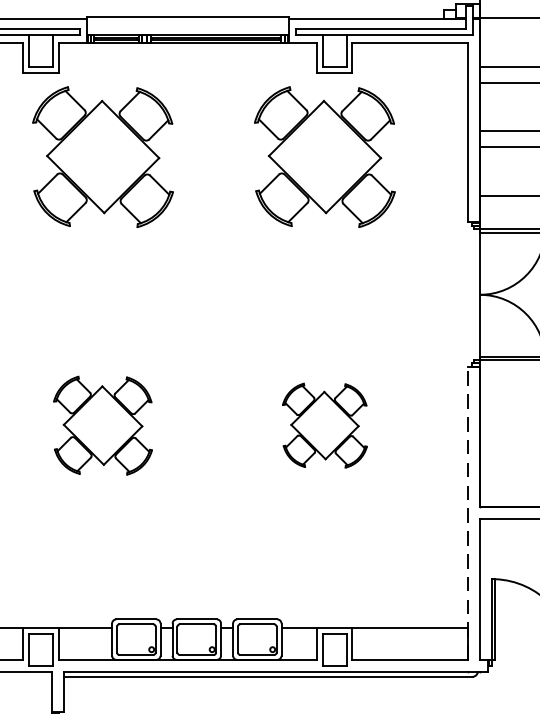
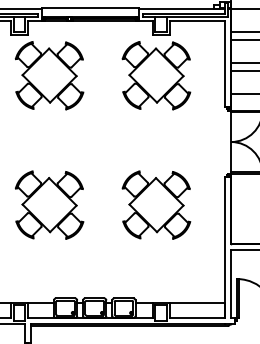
part: (102, 424) -> (49, 204), size x1.43
part: (324, 424) -> (156, 204), size x1.67
line: (468, 511) -> (225, 246), dashed -> solid

